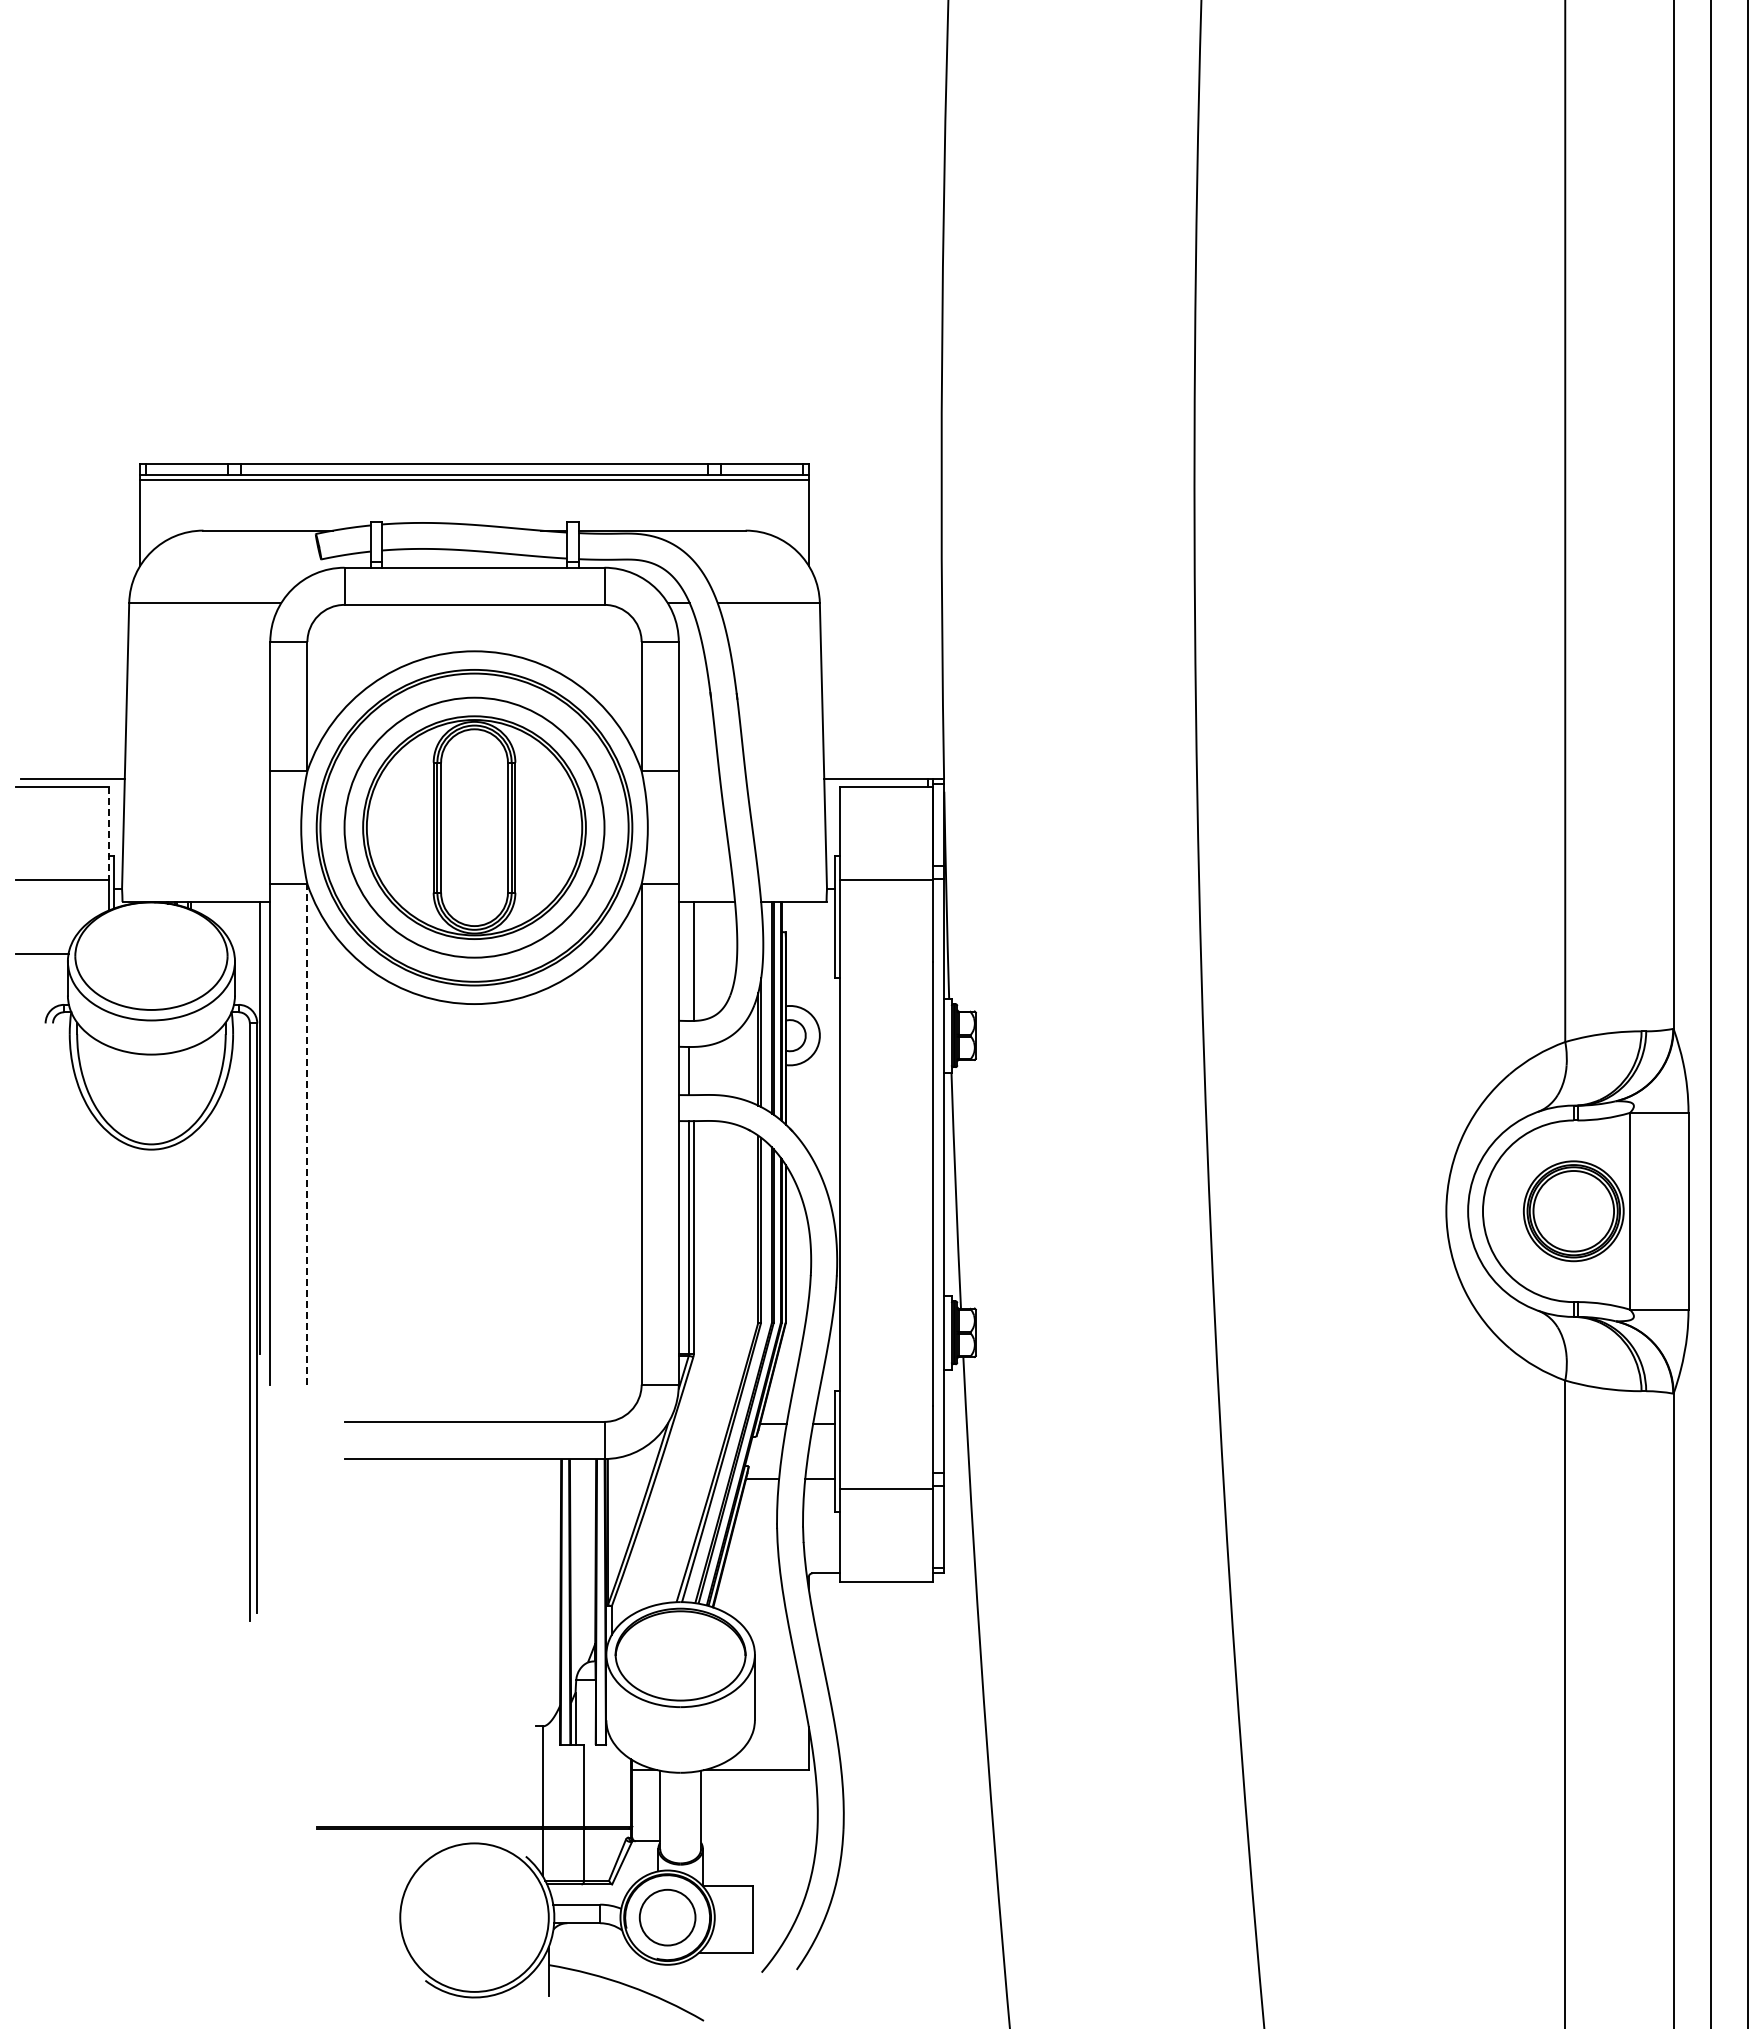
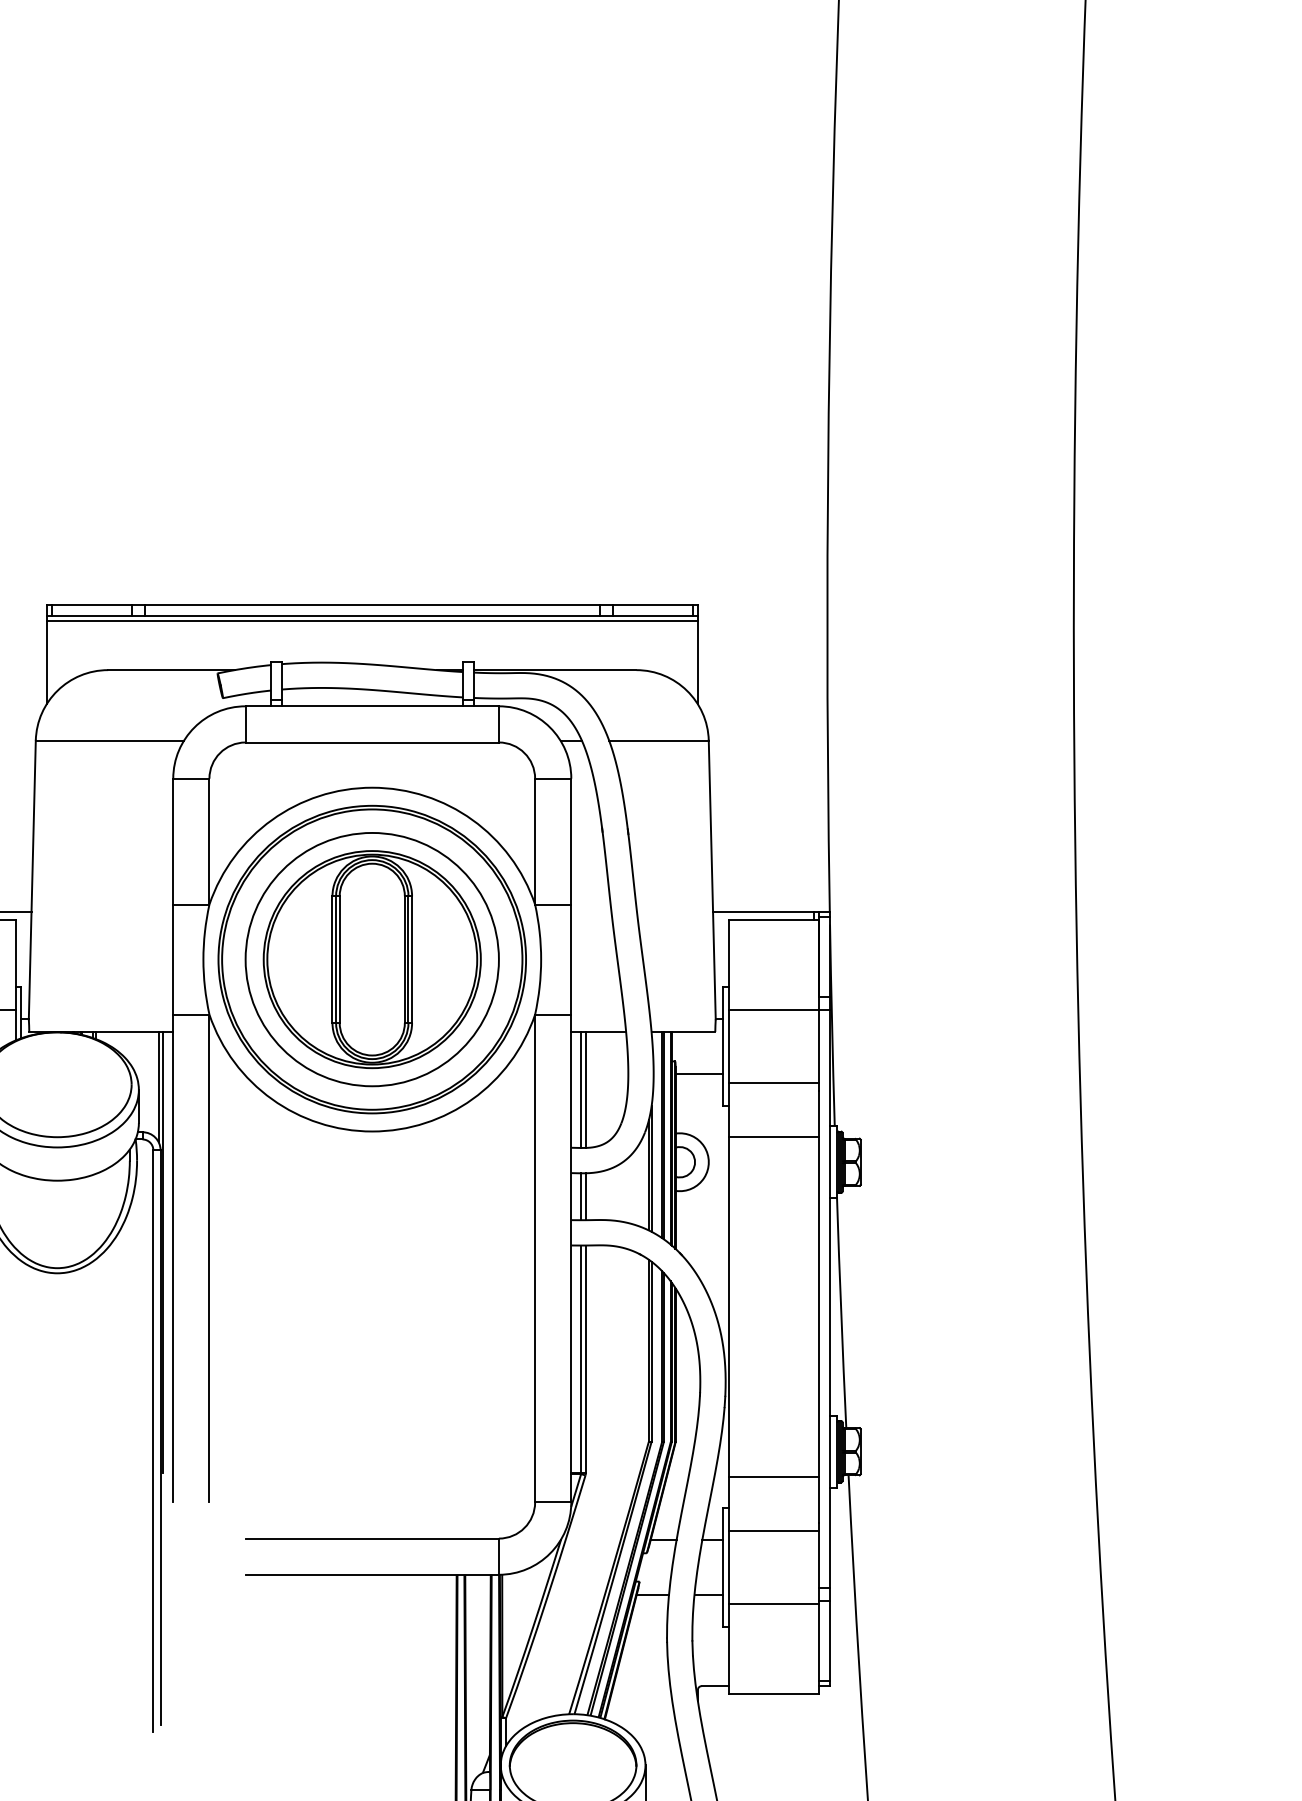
line: (108, 833) -> (15, 965), dashed -> solid
line: (809, 944) -> (698, 1073), added
line: (886, 953) -> (773, 1082), added
line: (255, 958) -> (158, 1087), added
line: (689, 961) -> (581, 1089), added
line: (886, 1009) -> (773, 1136), added
line: (693, 1070) -> (585, 1196), added
line: (307, 1133) -> (209, 1257), dashed -> solid
line: (886, 1358) -> (773, 1476), added
line: (886, 1414) -> (773, 1531), added

